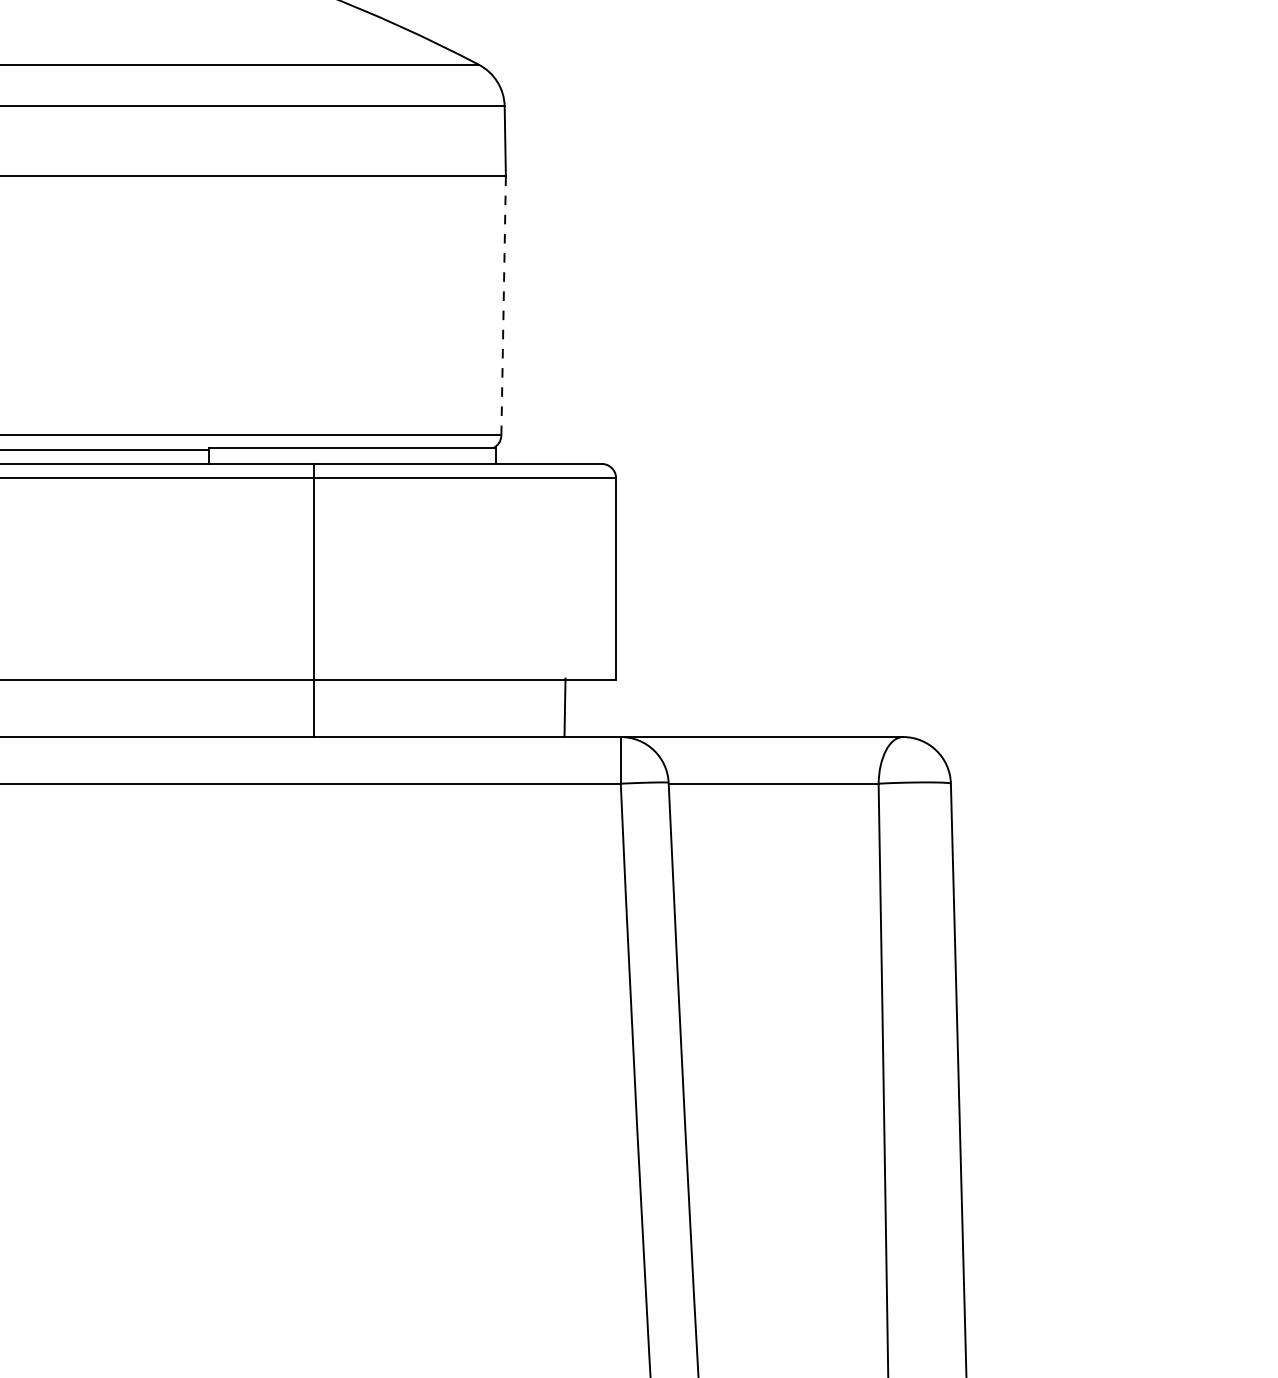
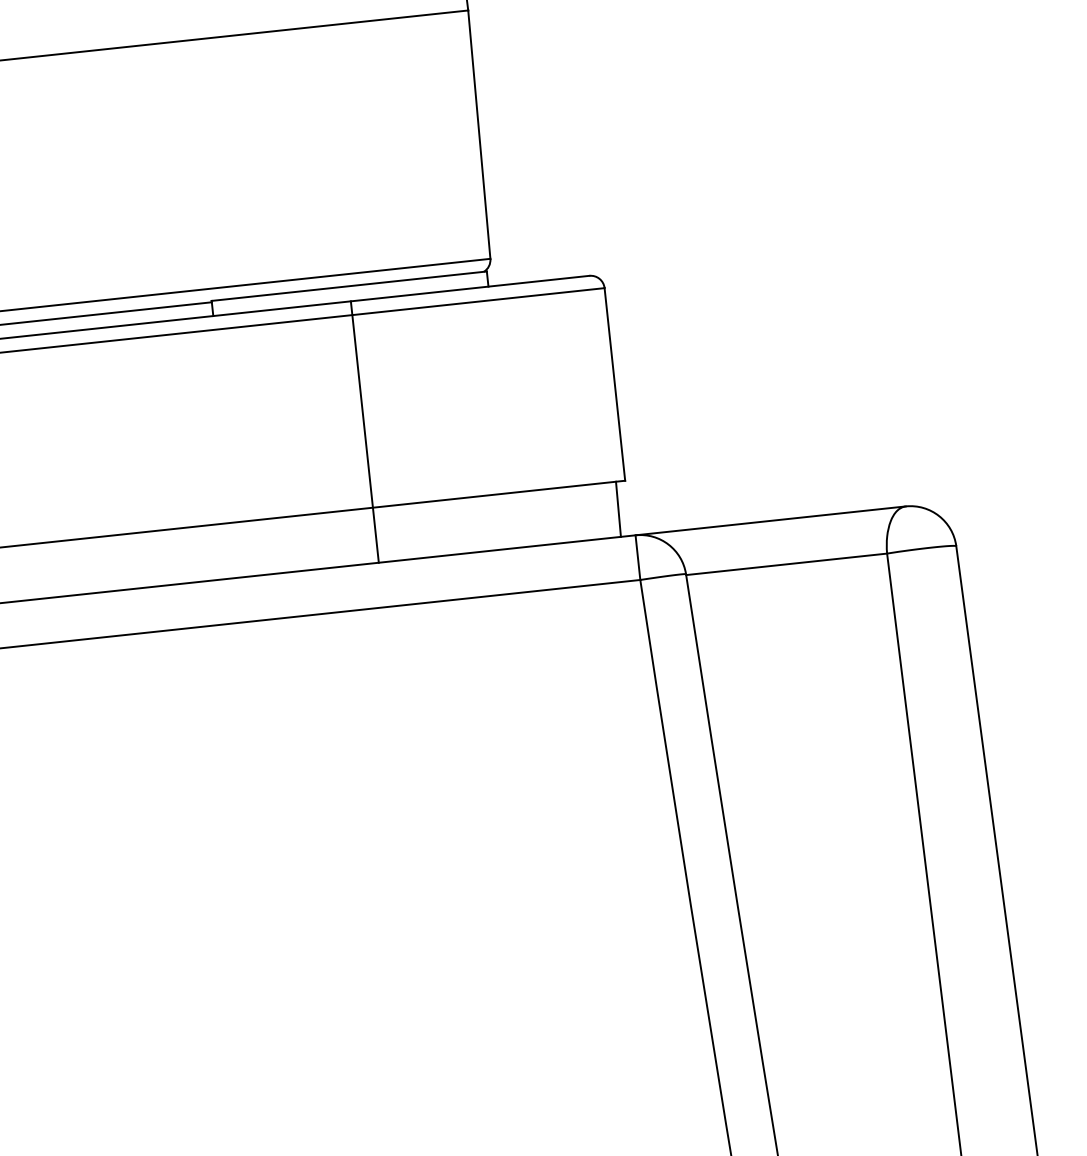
line: (503, 305) -> (479, 134), dashed -> solid
line: (313, 600) -> (364, 432), moved
line: (564, 707) -> (617, 509), moved

